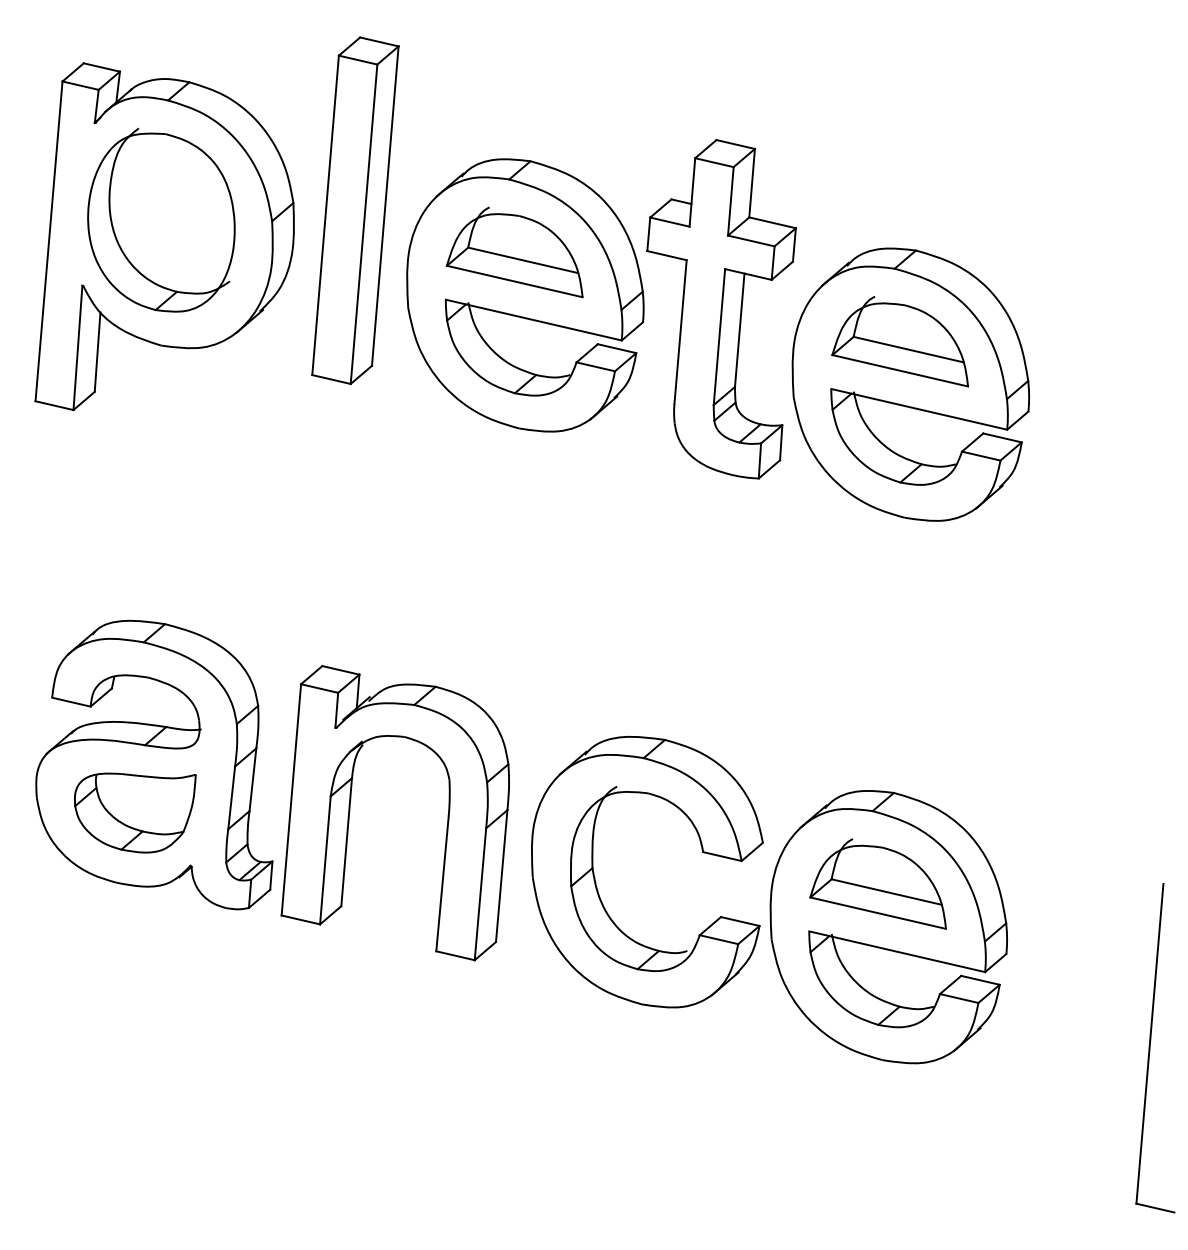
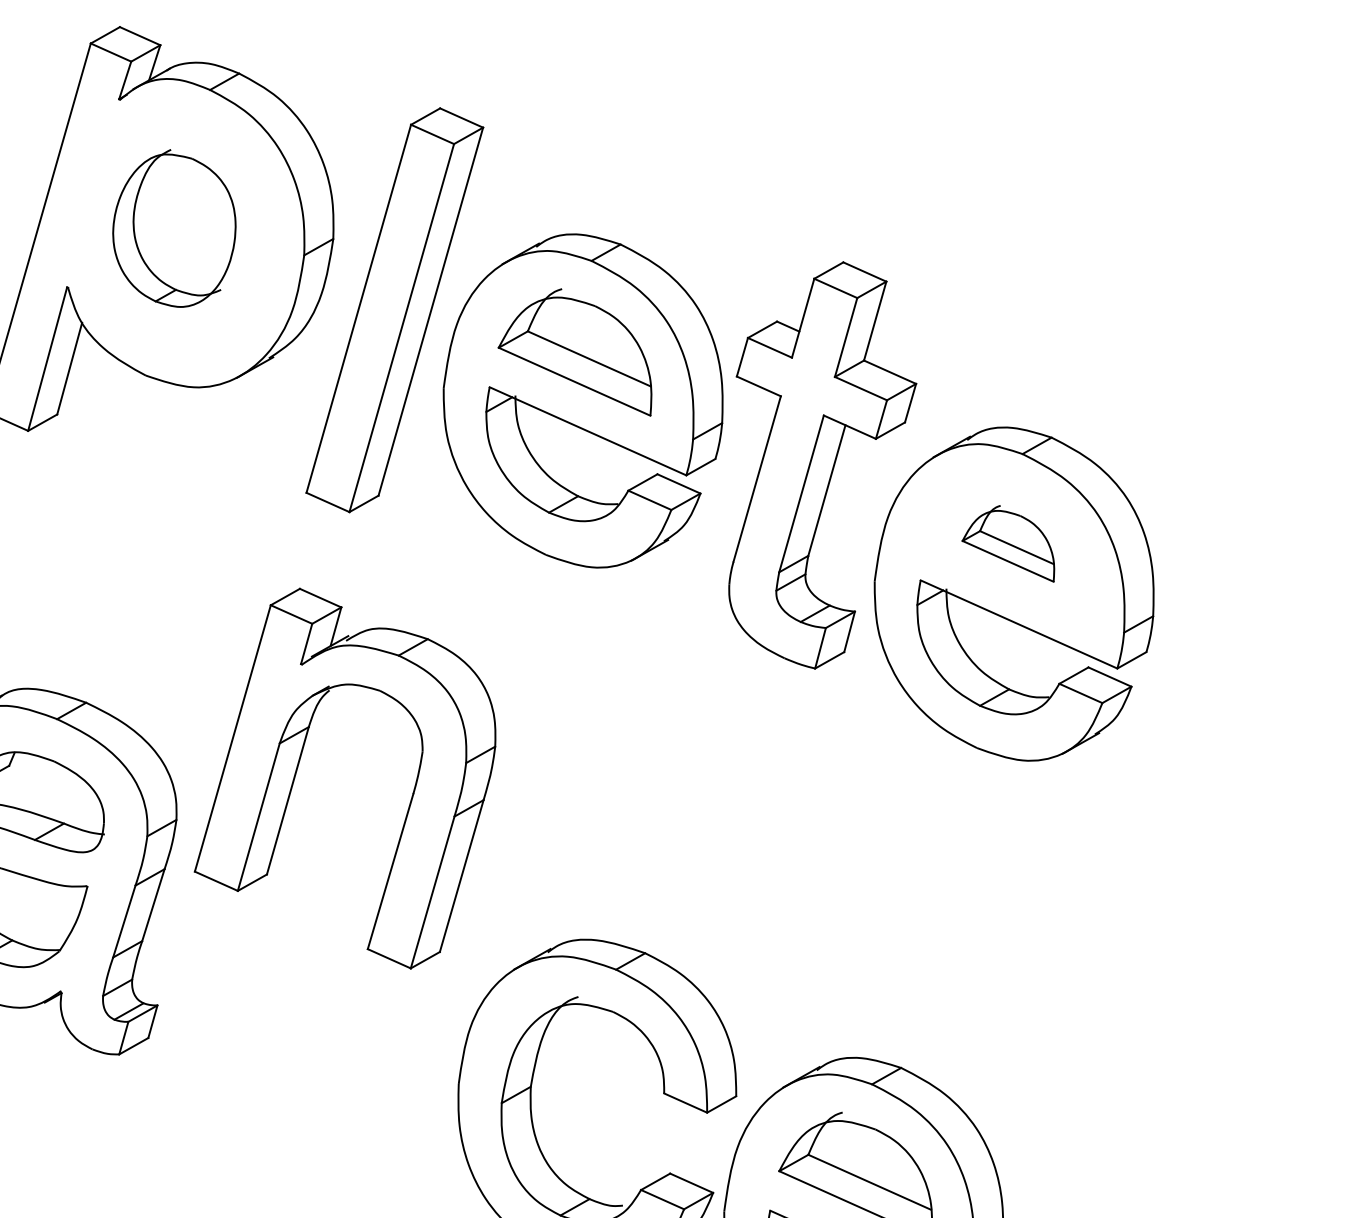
part: (355, 210) -> (394, 309), moved
part: (161, 219) -> (175, 227), size x0.7
part: (899, 341) -> (1011, 540), size x0.6
part: (350, 811) -> (299, 765), moved

